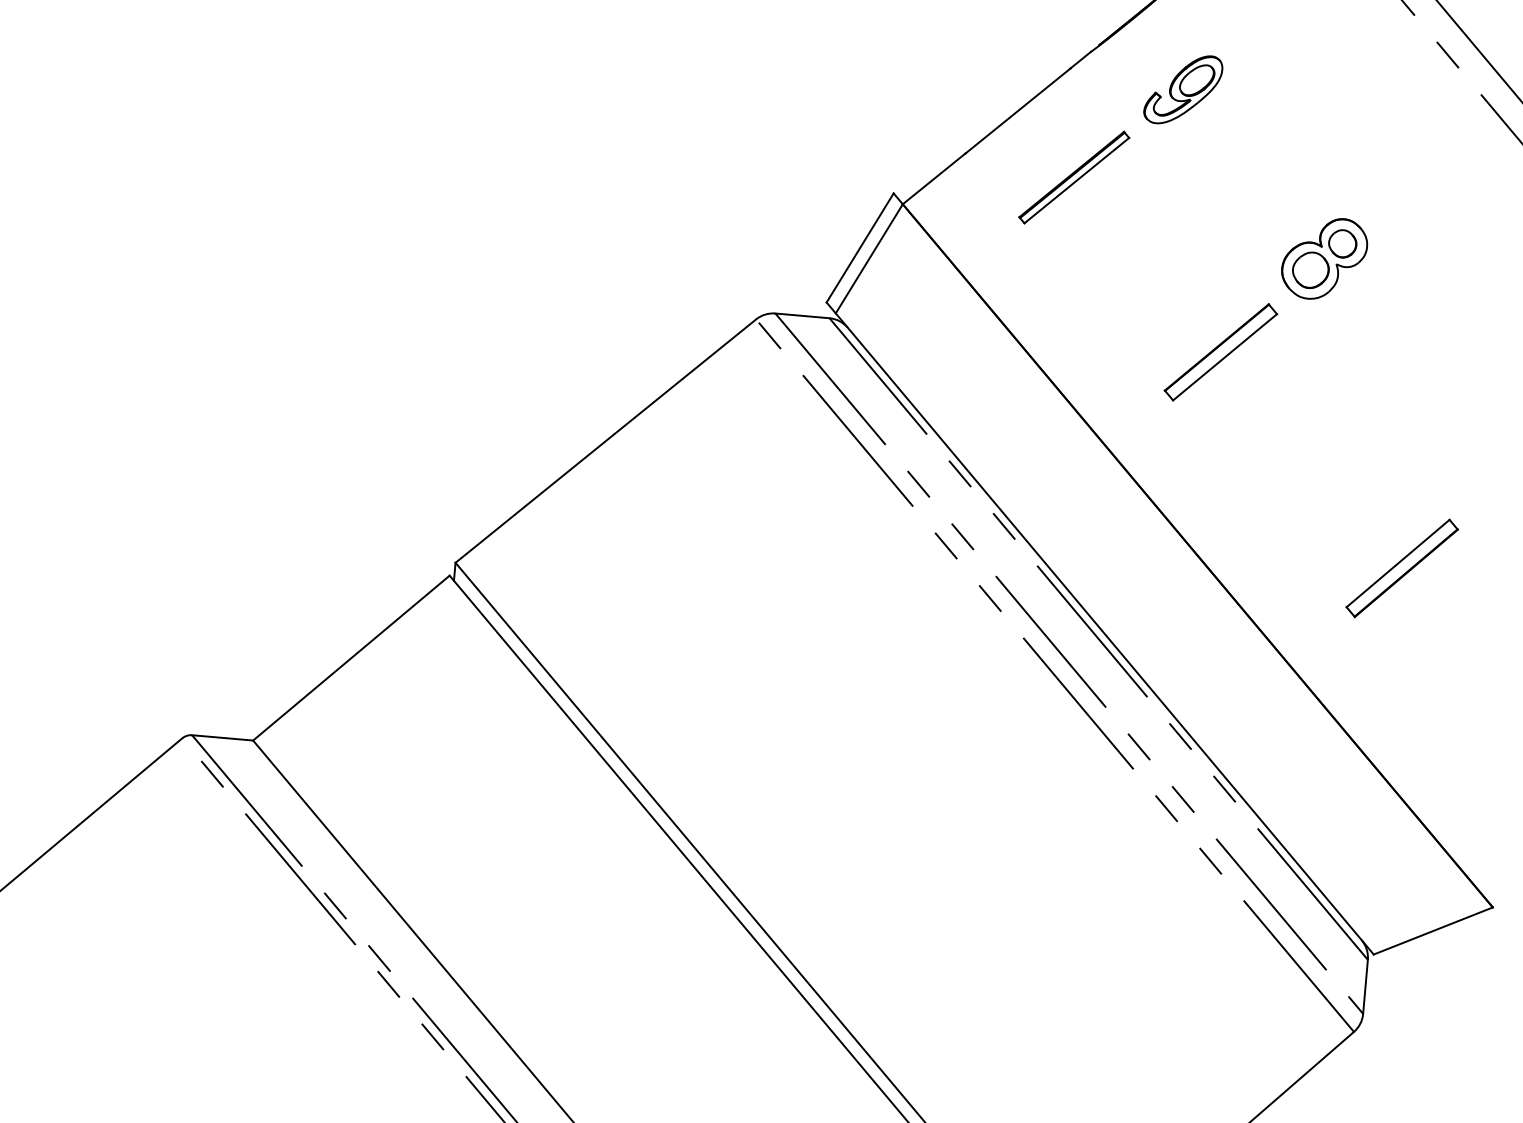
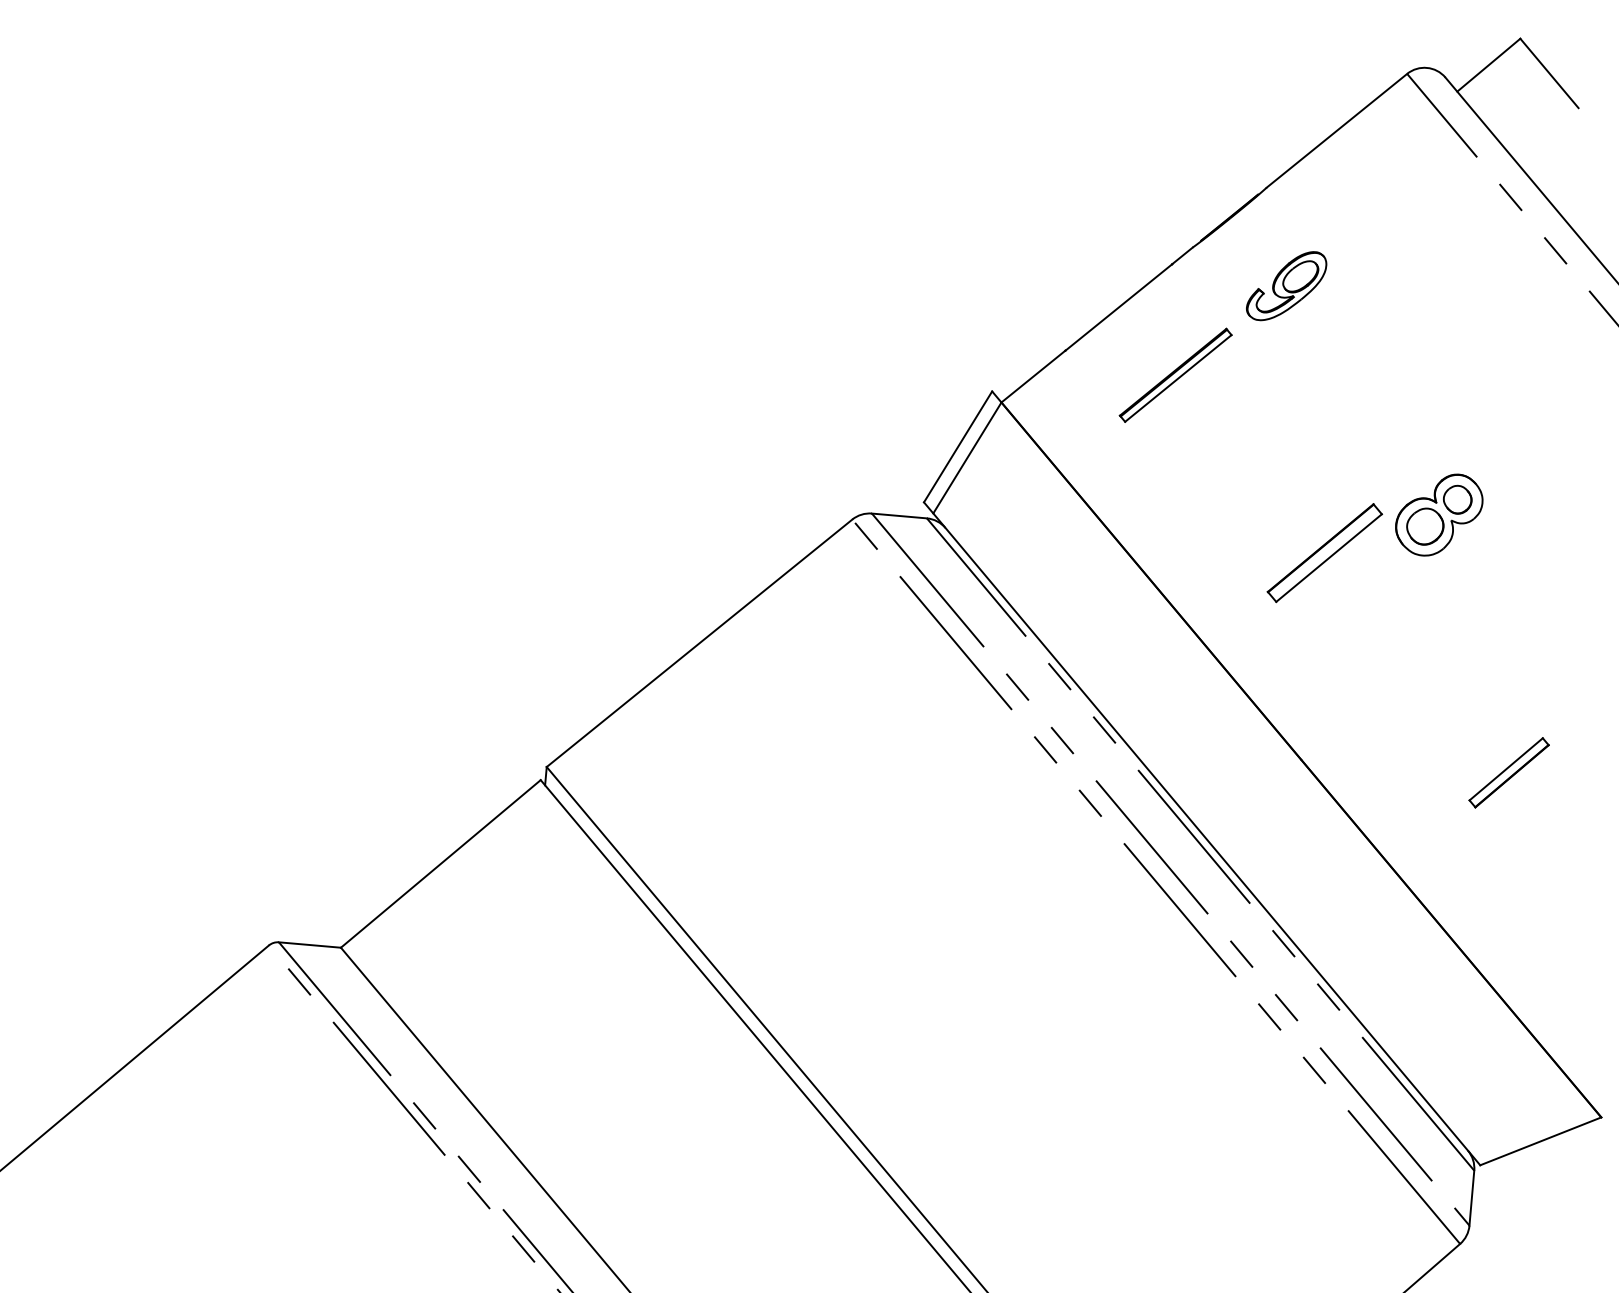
part: (1324, 258) -> (1439, 514), moved
part: (1401, 568) -> (1508, 772), size x0.7

